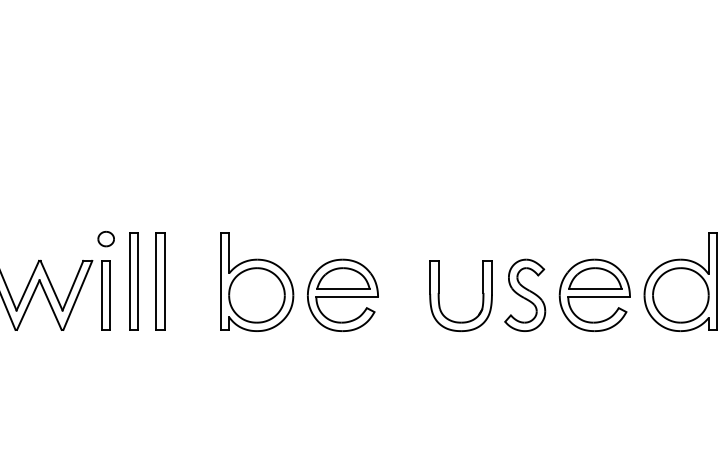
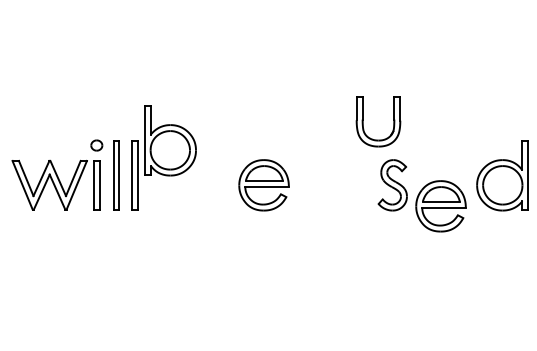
part: (257, 281) -> (170, 140), moved
part: (439, 295) -> (363, 121), moved
part: (594, 295) -> (440, 206), moved

